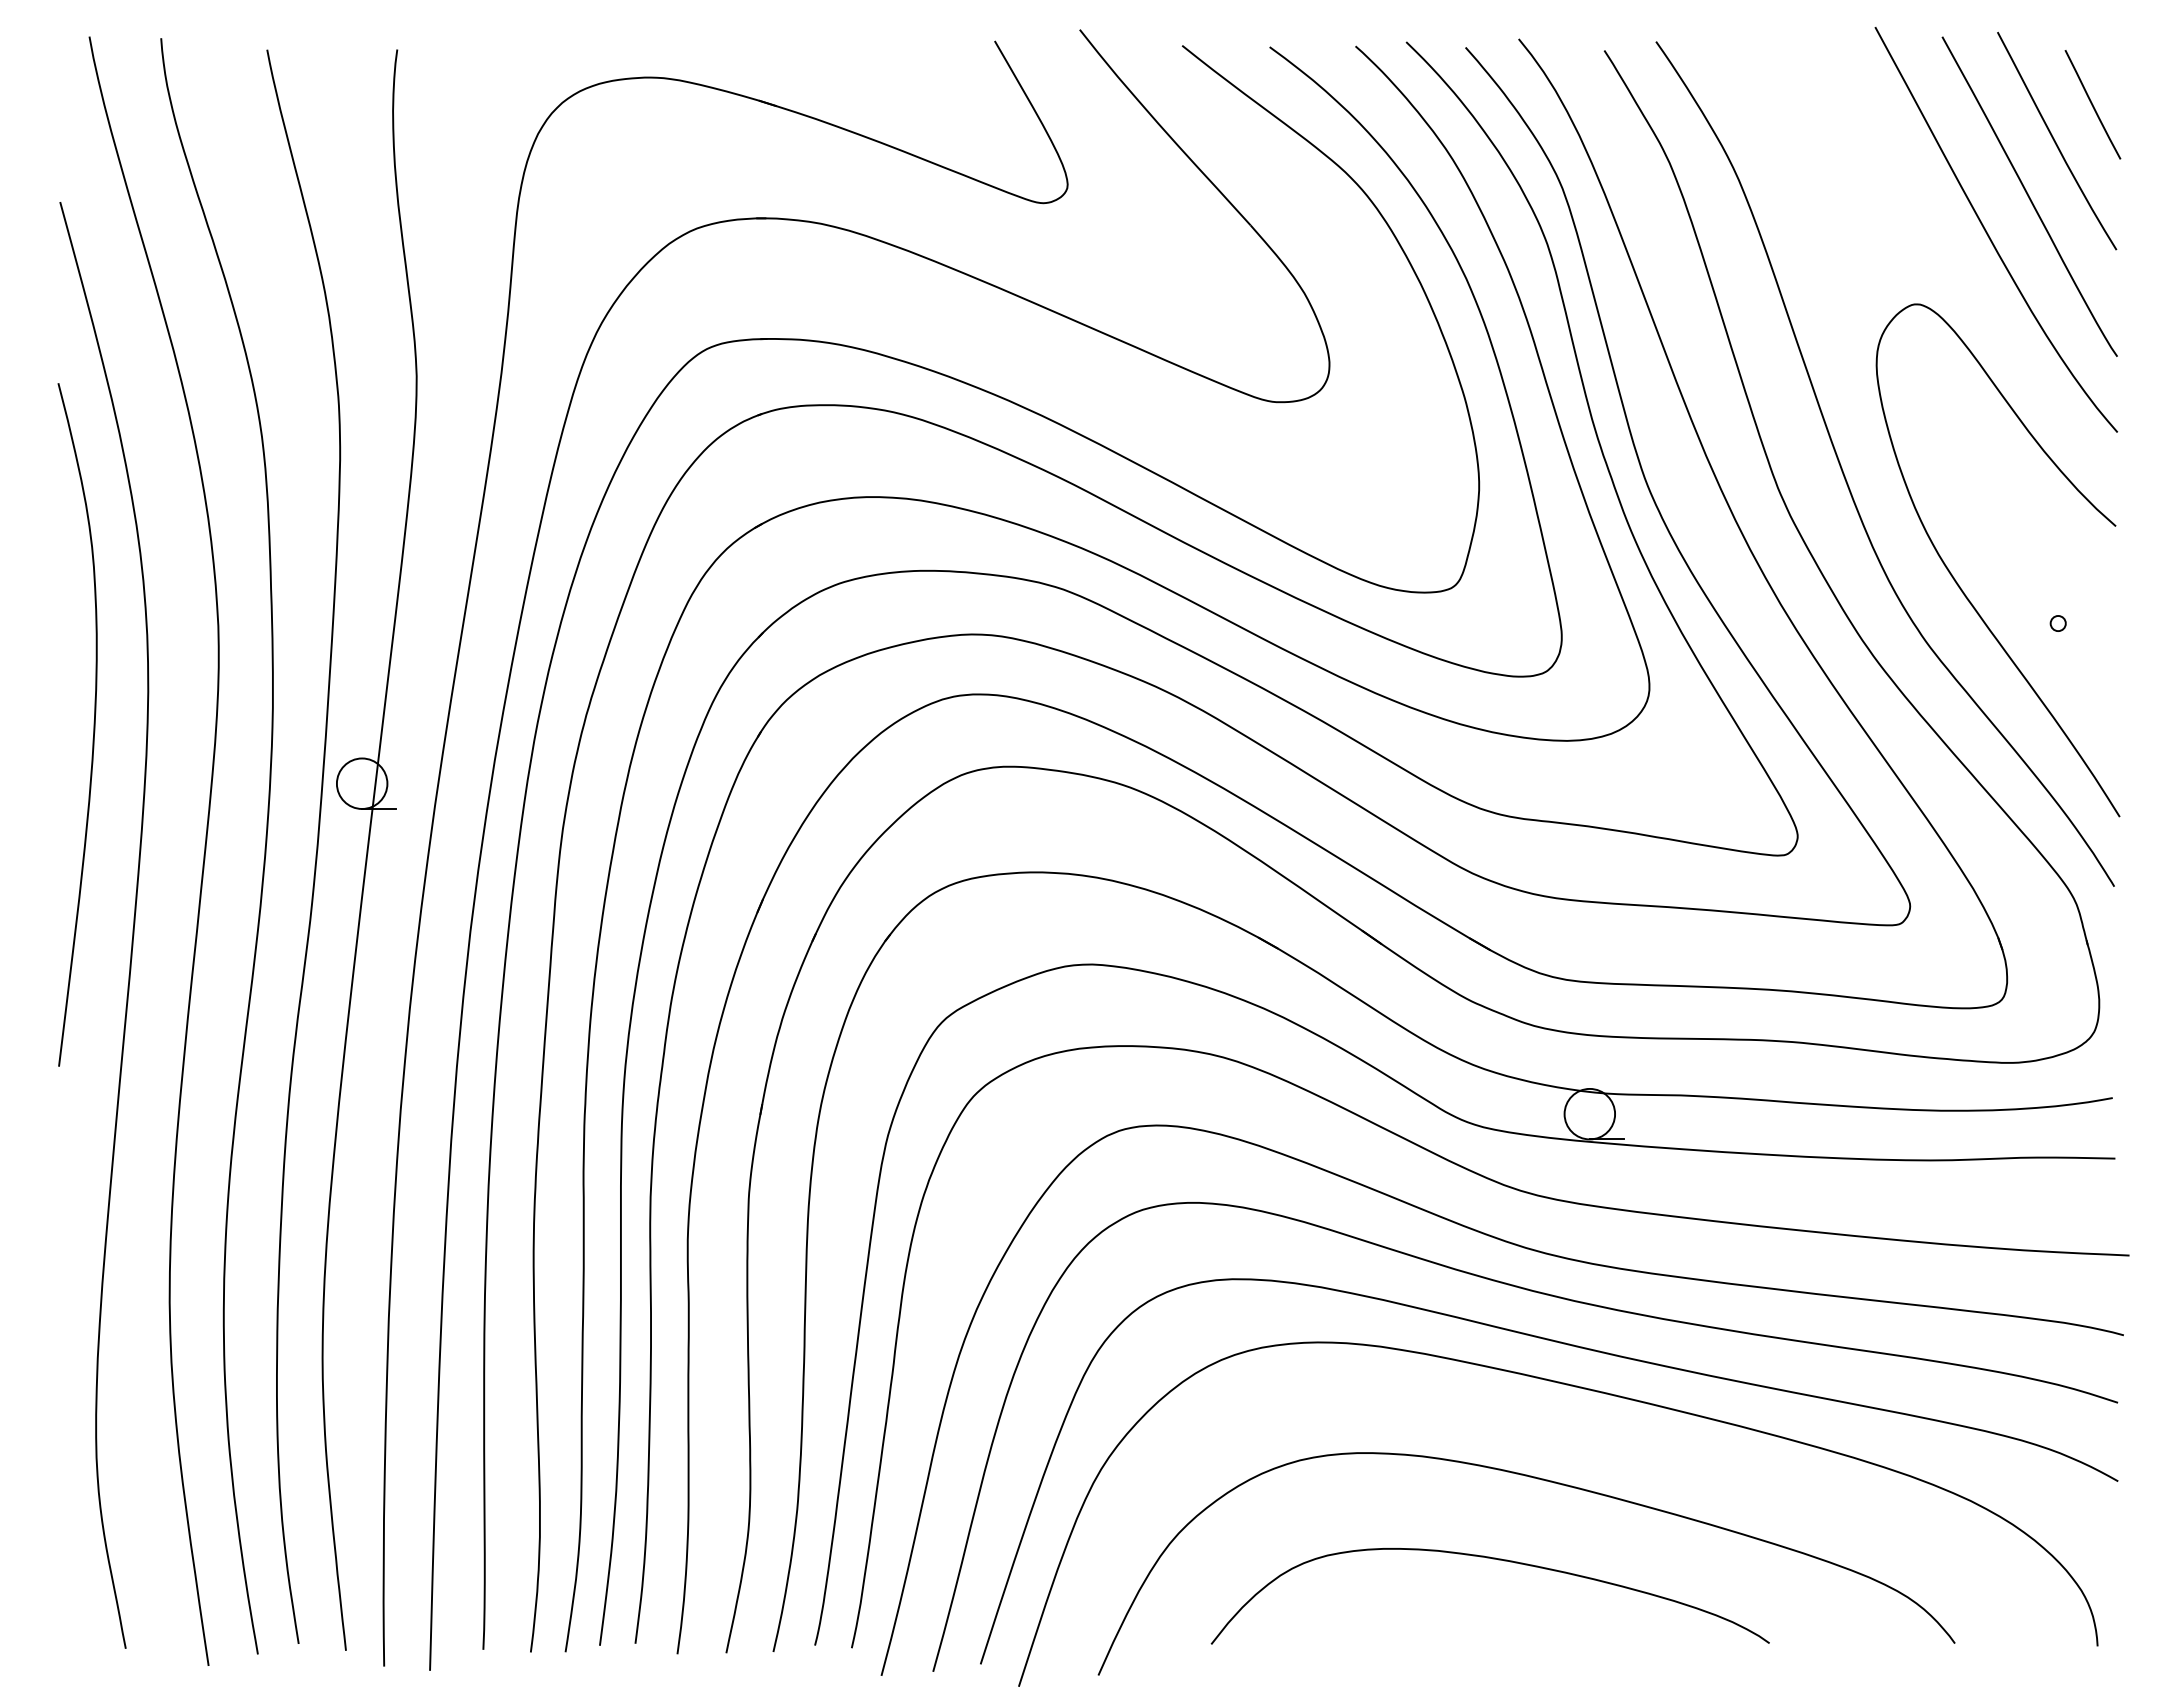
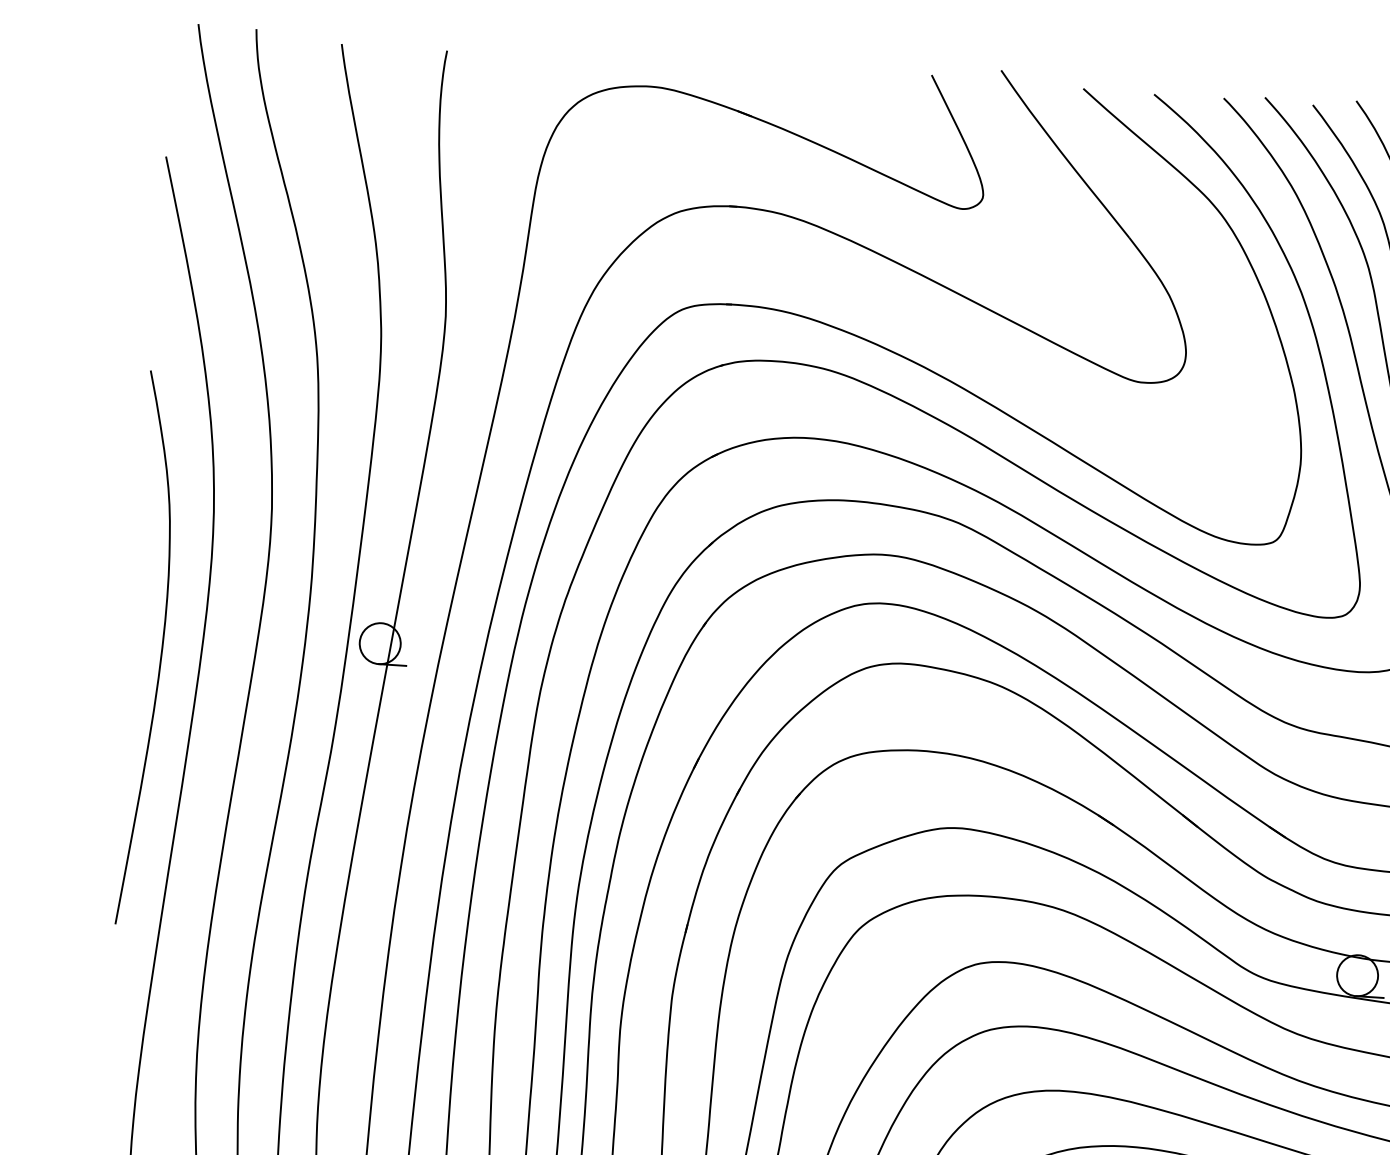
curve: (93, 724) -> (161, 648), moved

